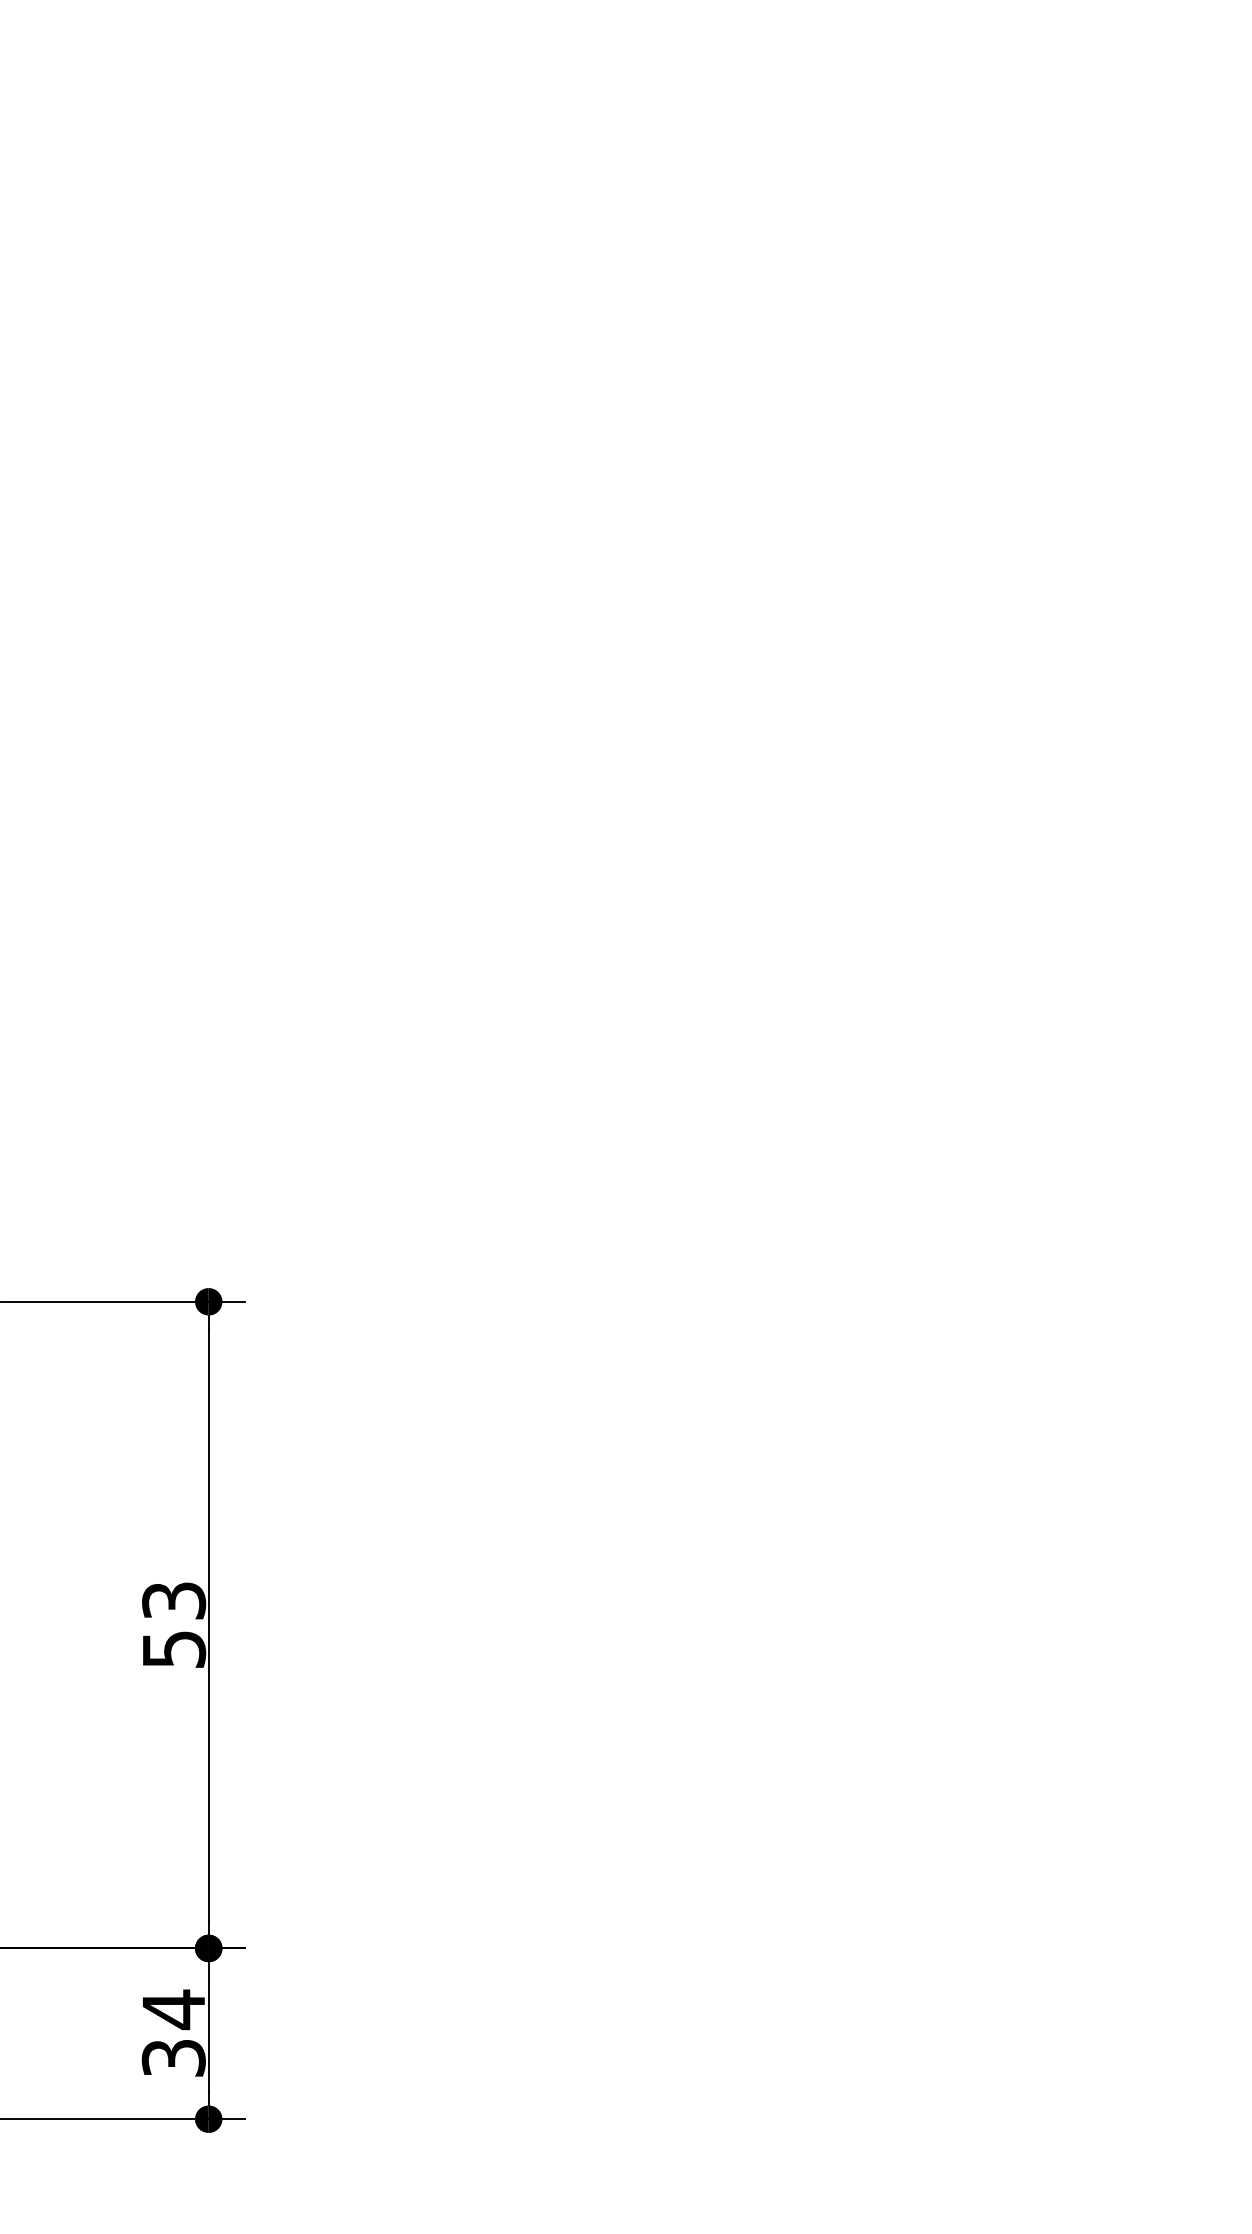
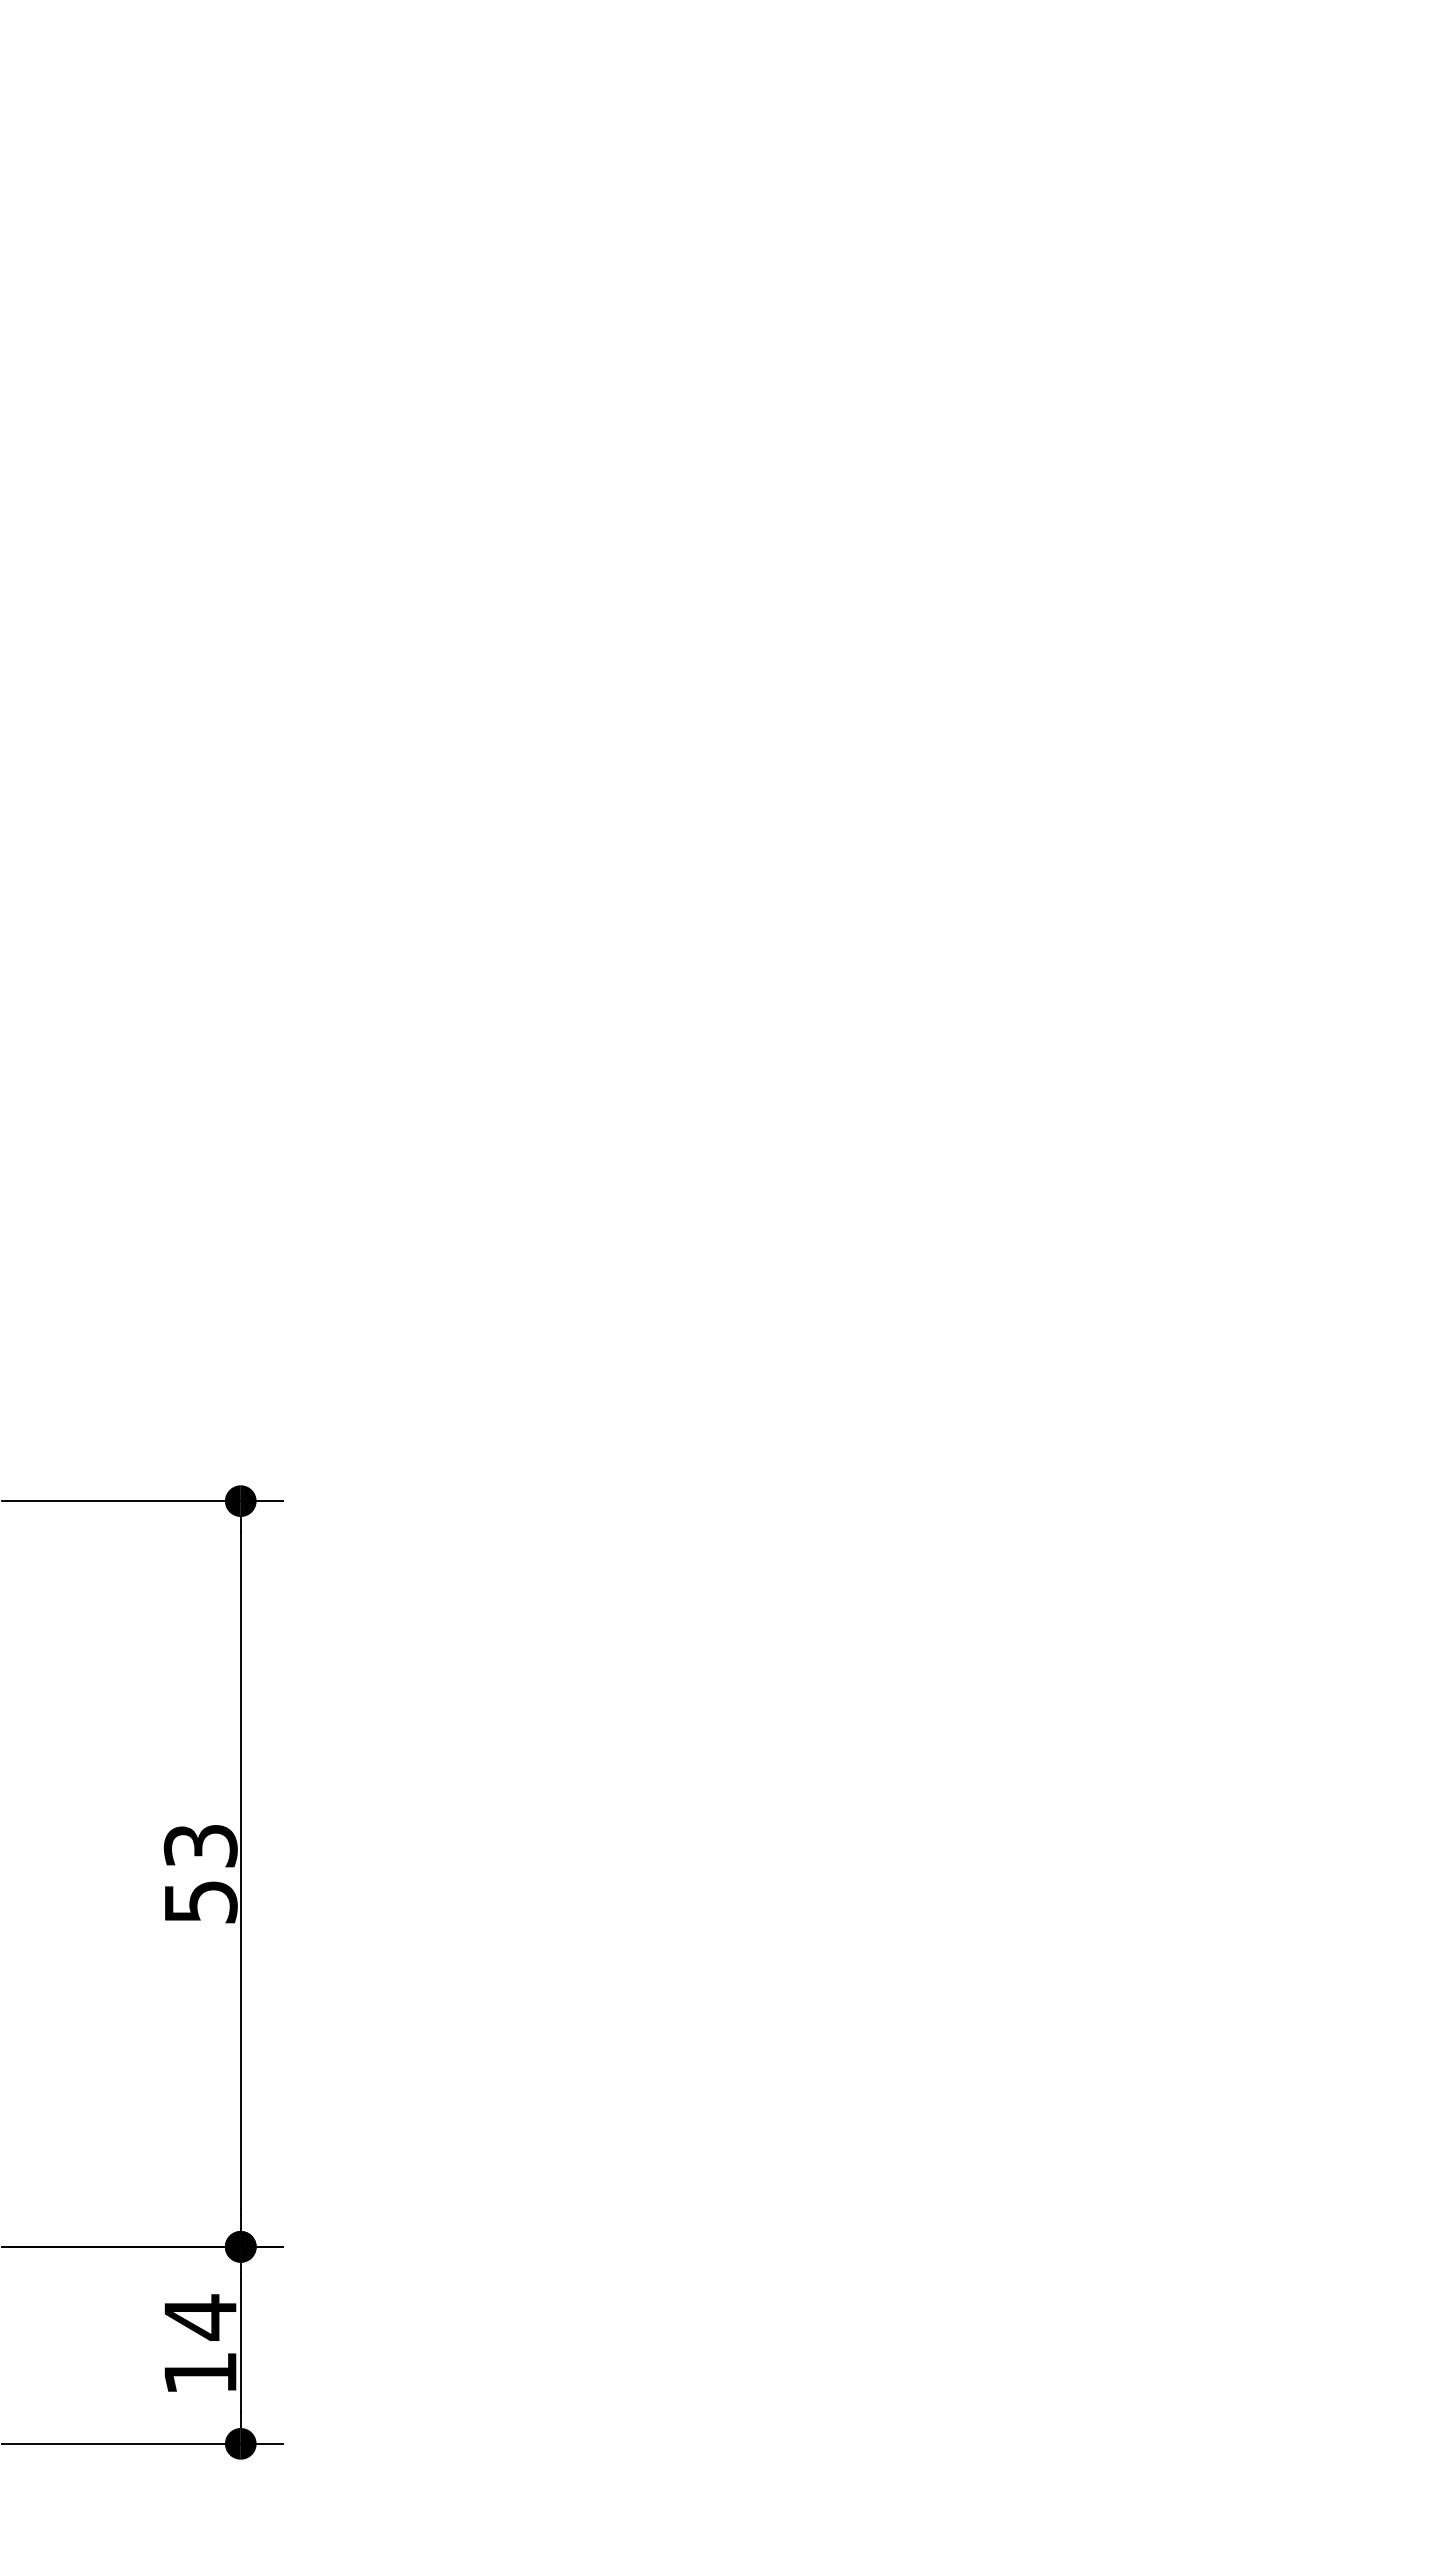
text: (173, 2058) -> (200, 2373), 34 -> 14

